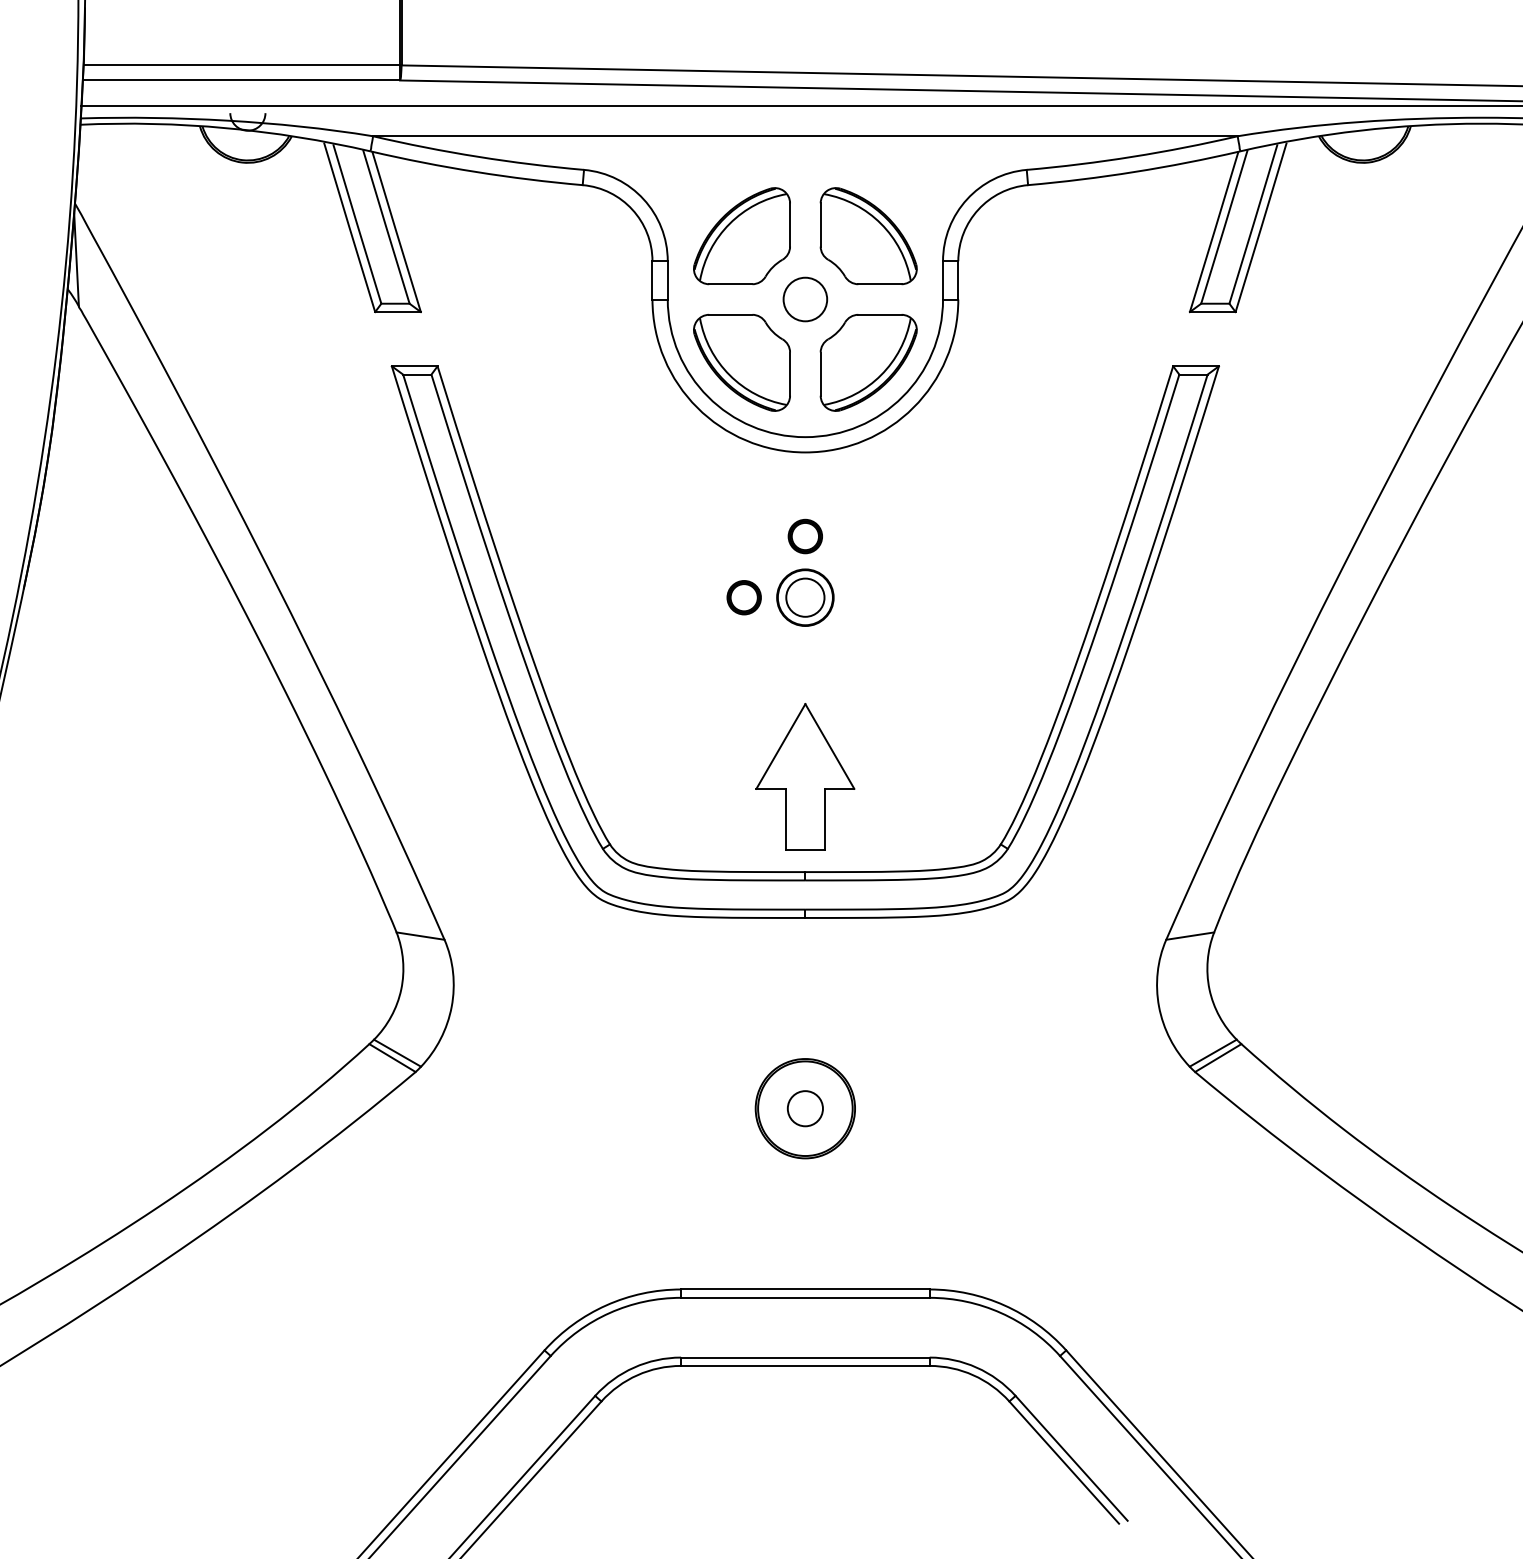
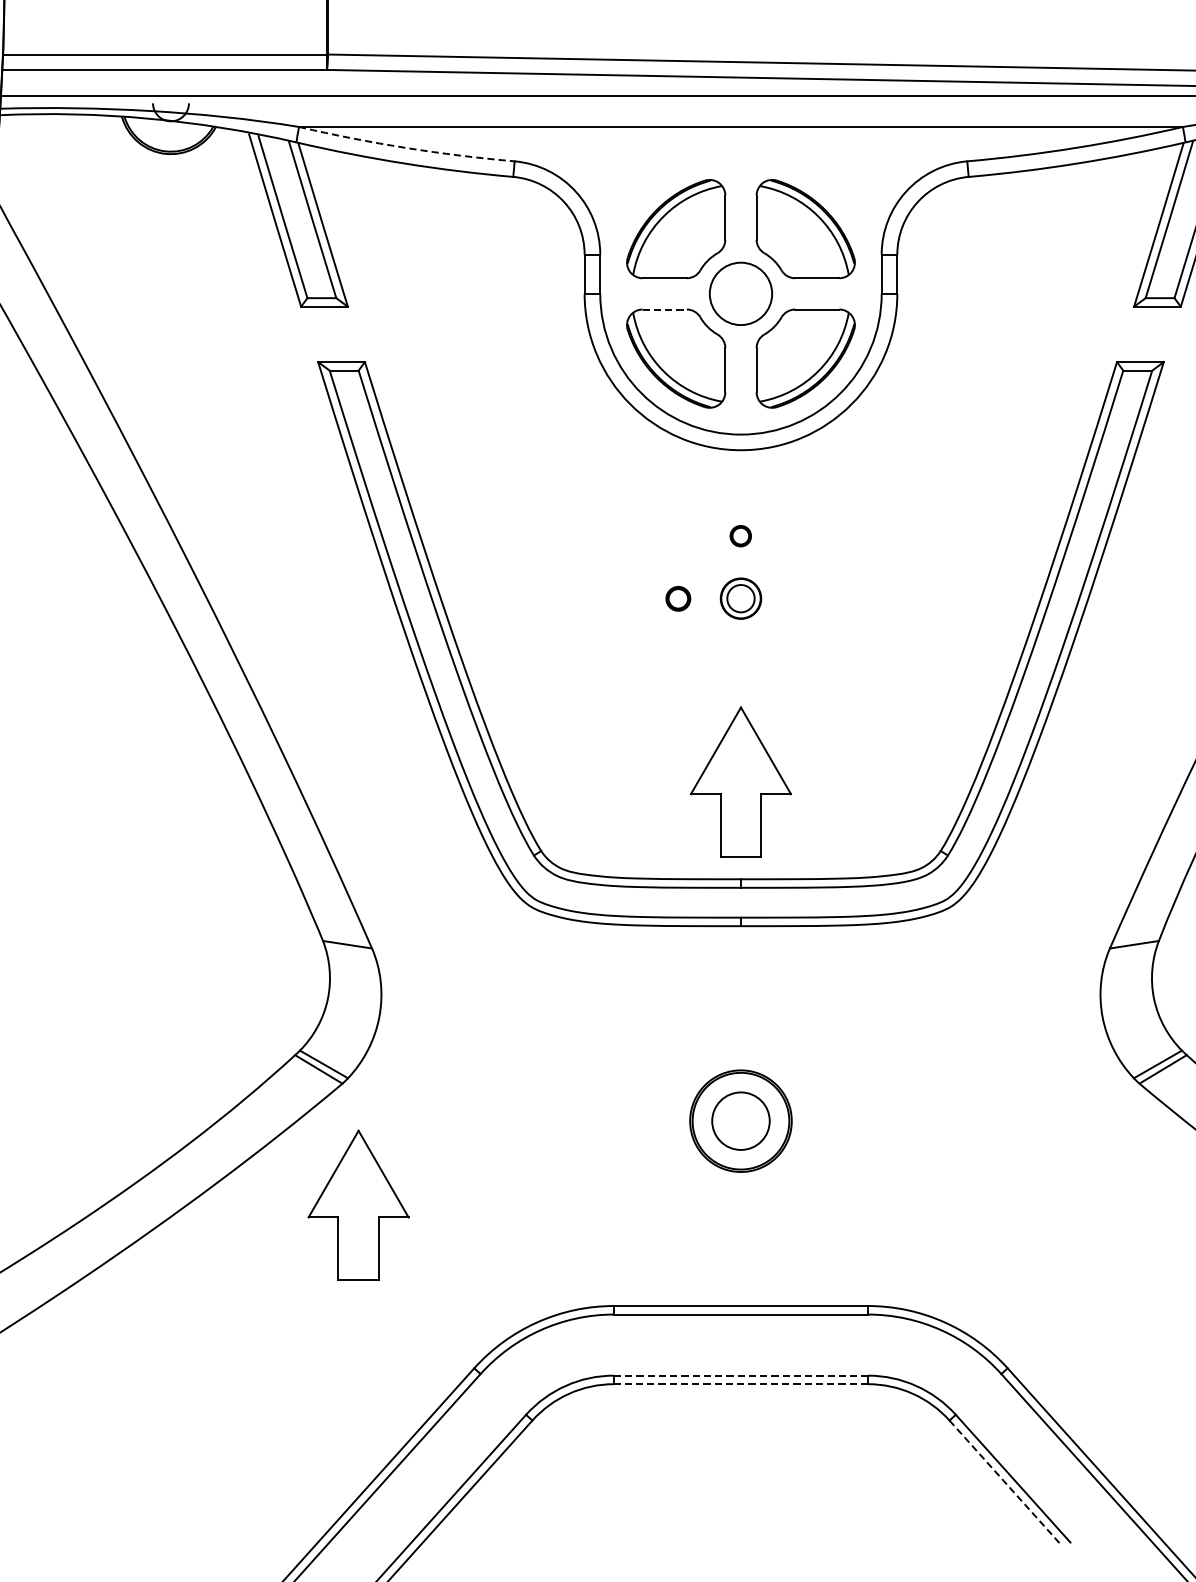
arc: (477, 156) -> (405, 147), solid -> dashed
circle: (805, 299) -> (741, 293), size x1.4
line: (730, 314) -> (664, 309), solid -> dashed
part: (804, 536) -> (740, 536), size x0.6
part: (743, 597) -> (677, 598), size x0.7
part: (805, 597) -> (741, 598), size x0.7
circle: (804, 1108) -> (740, 1120), size x1.6
part: (431, 1190) -> (358, 1204), added
line: (805, 1357) -> (741, 1375), solid -> dashed
line: (804, 1365) -> (740, 1383), solid -> dashed
line: (1064, 1462) -> (1005, 1482), solid -> dashed

